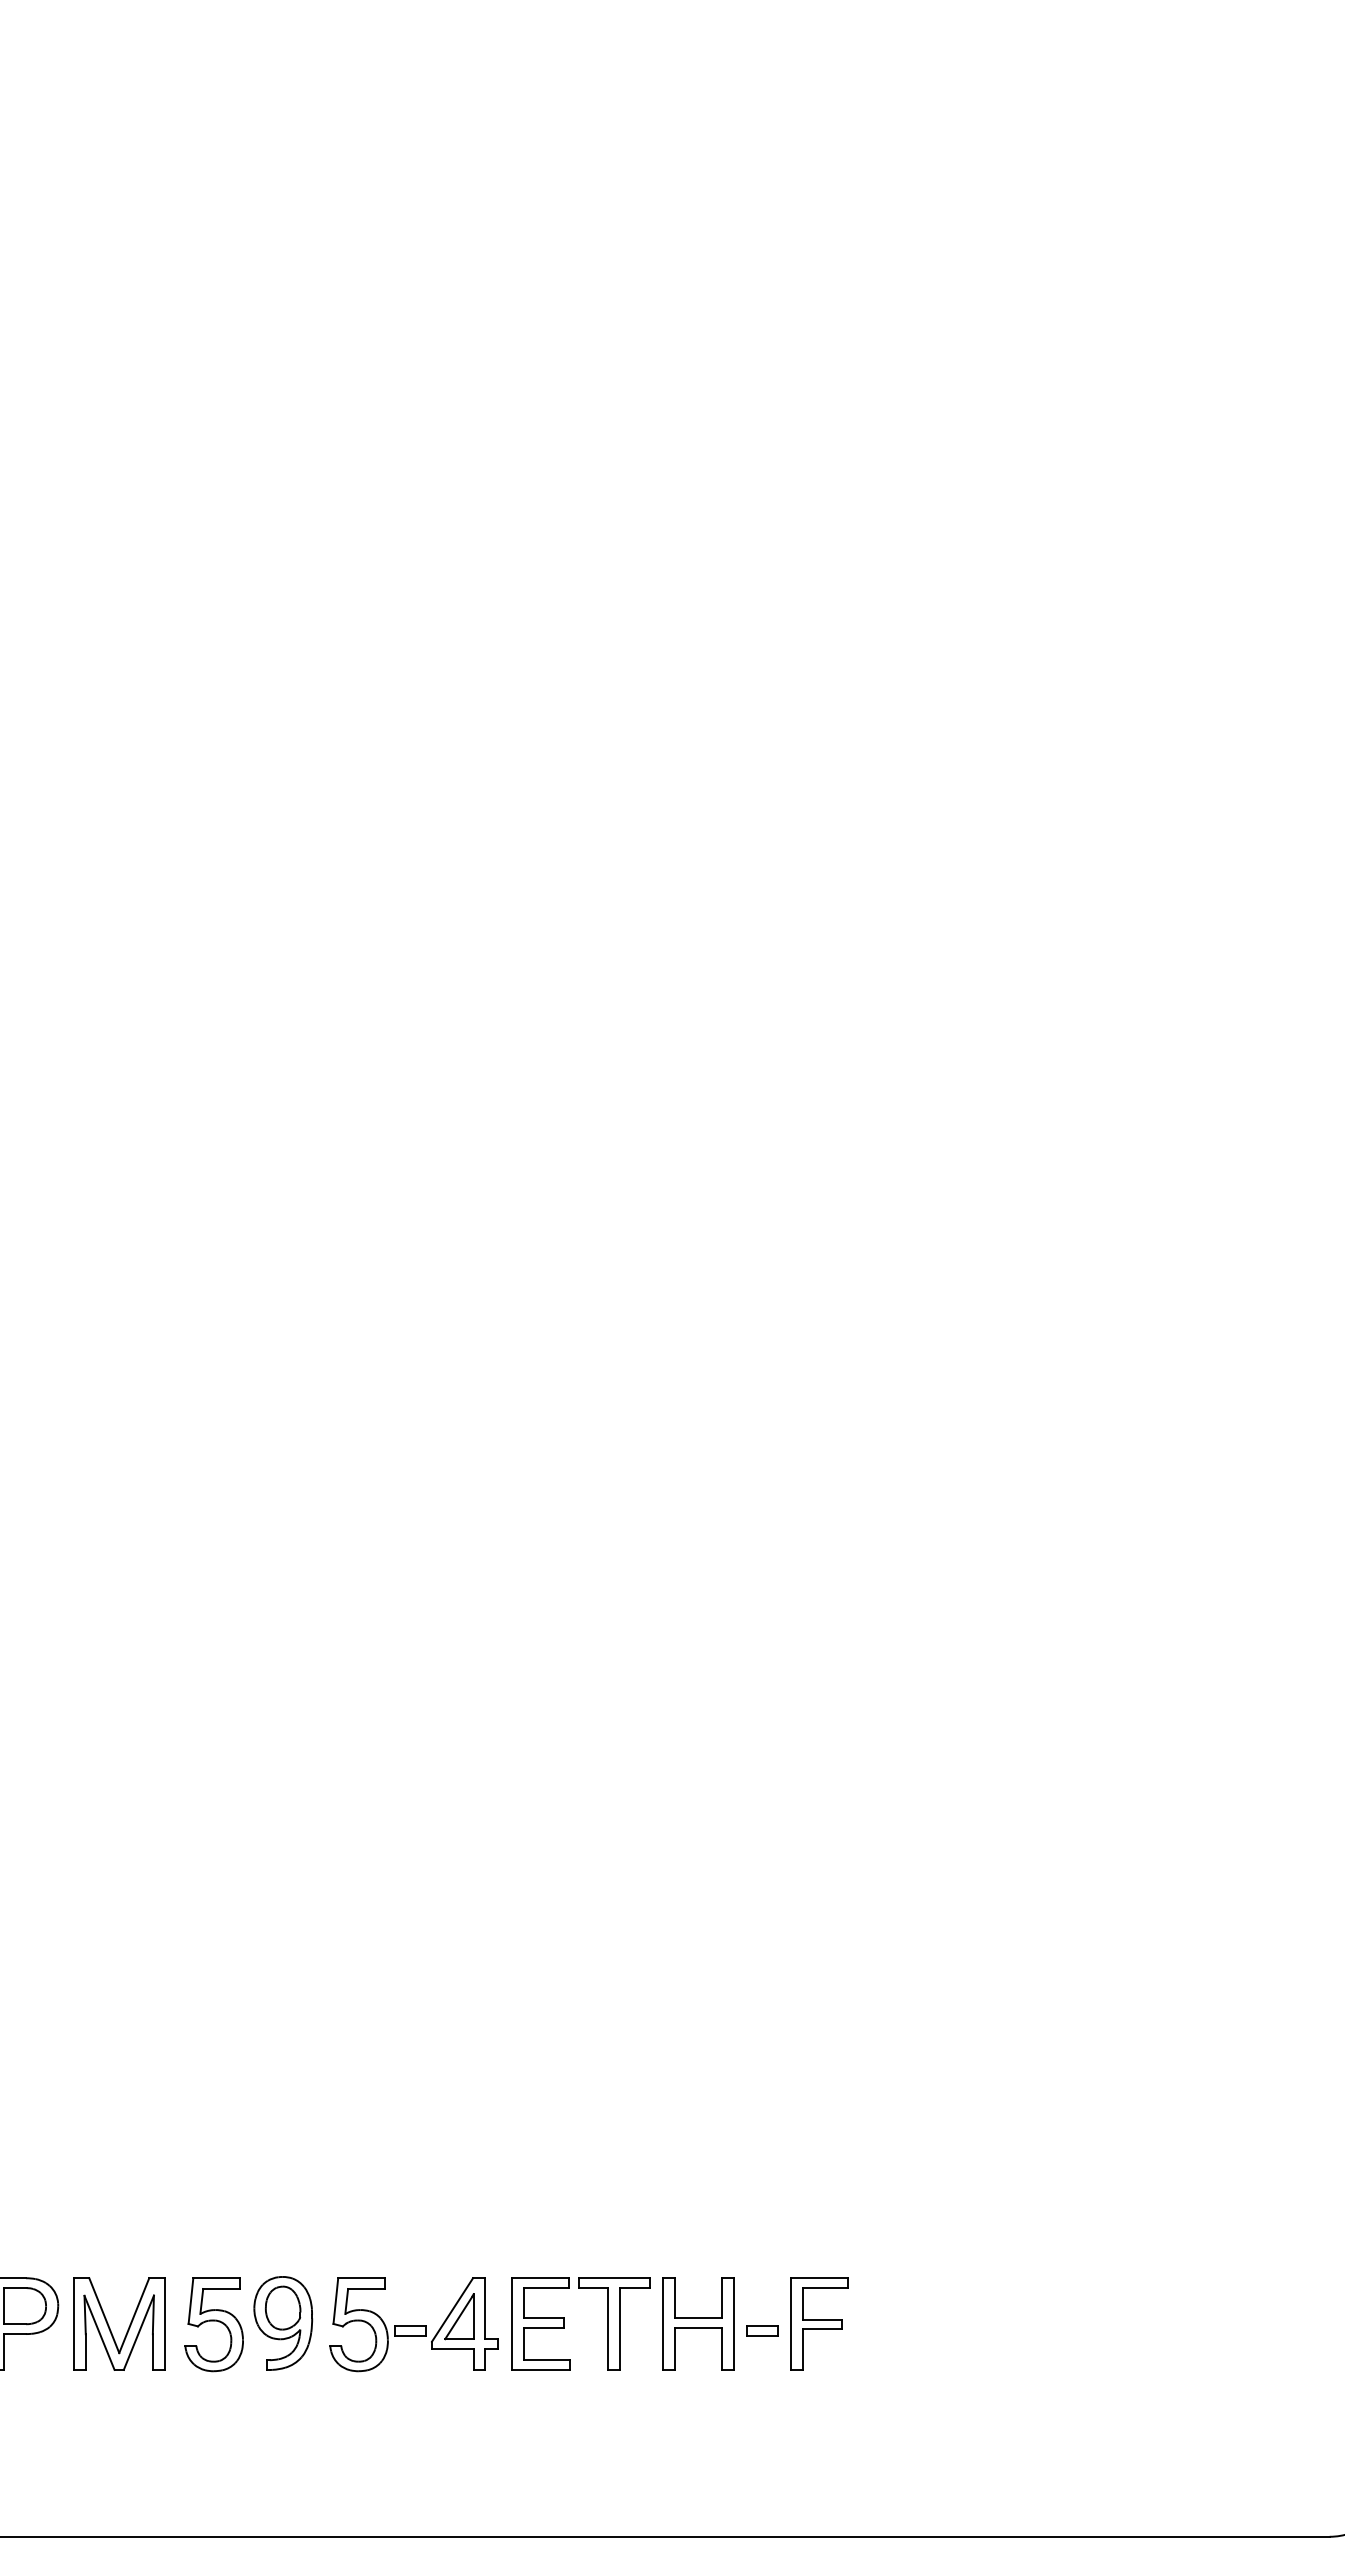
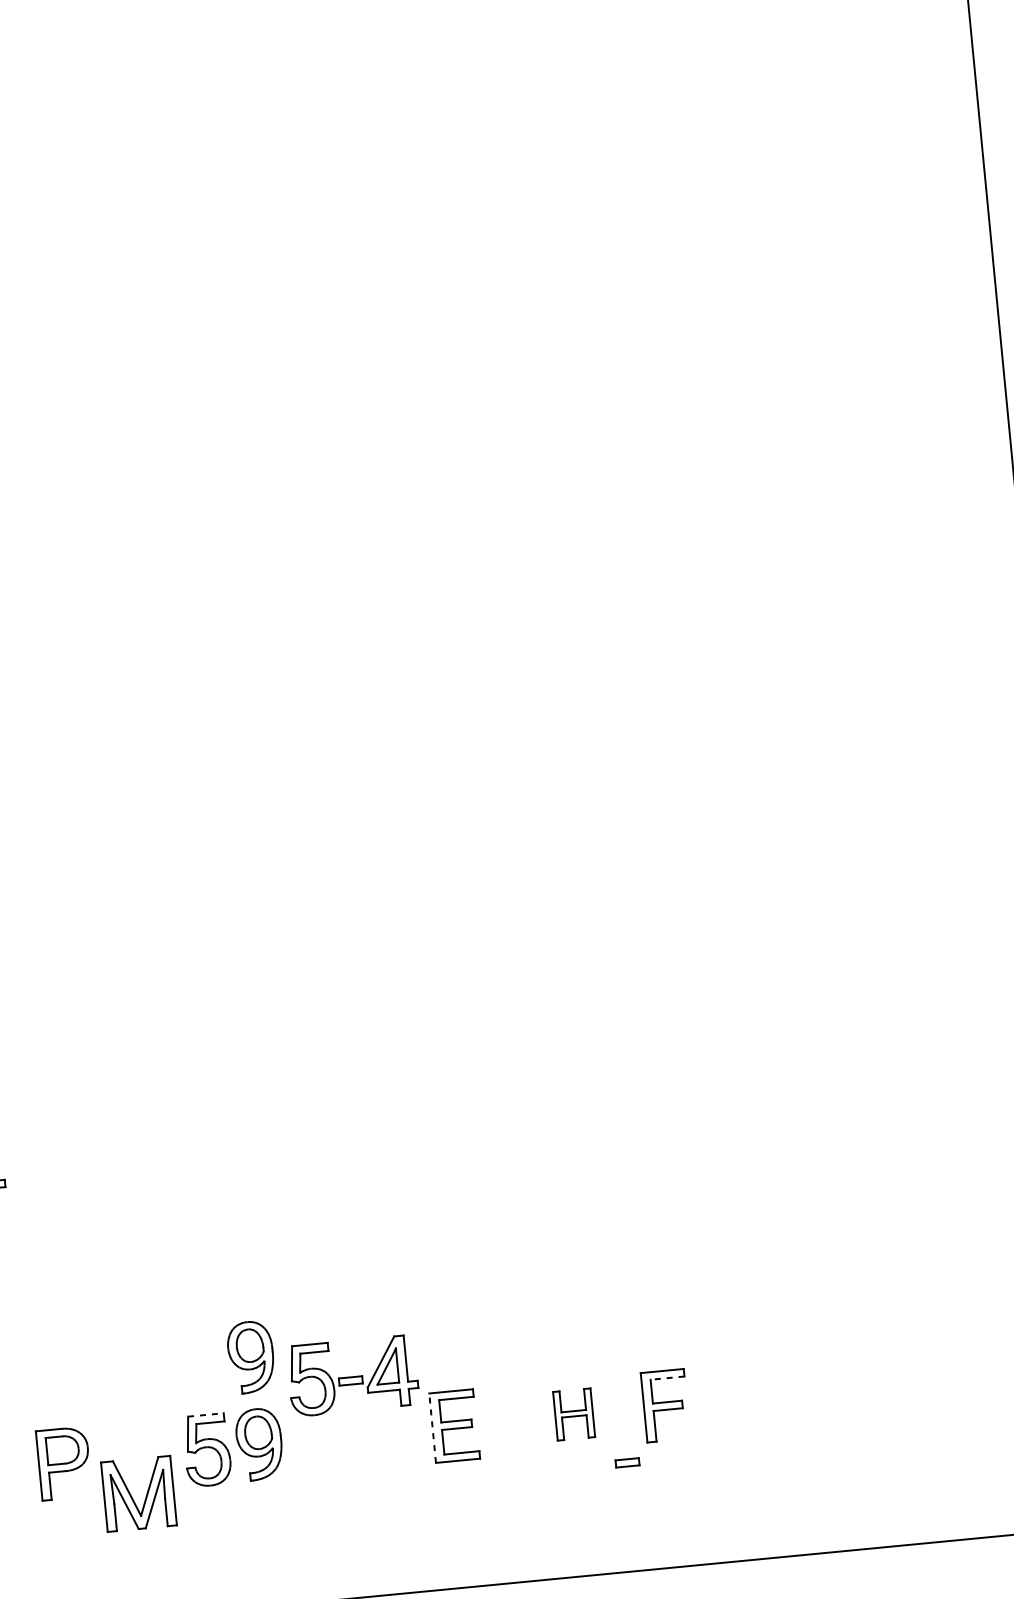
part: (283, 2208) -> (251, 1357), added
line: (217, 2278) -> (206, 1415), solid -> dashed
line: (824, 2288) -> (666, 1378), solid -> dashed
part: (614, 2323) -> (510, 1420), removed
part: (698, 2323) -> (574, 1414), size x0.7
part: (413, 2324) -> (352, 1375), moved
line: (511, 2324) -> (432, 1428), solid -> dashed
part: (128, 2326) -> (146, 1495), moved
part: (762, 2330) -> (627, 1462), moved

